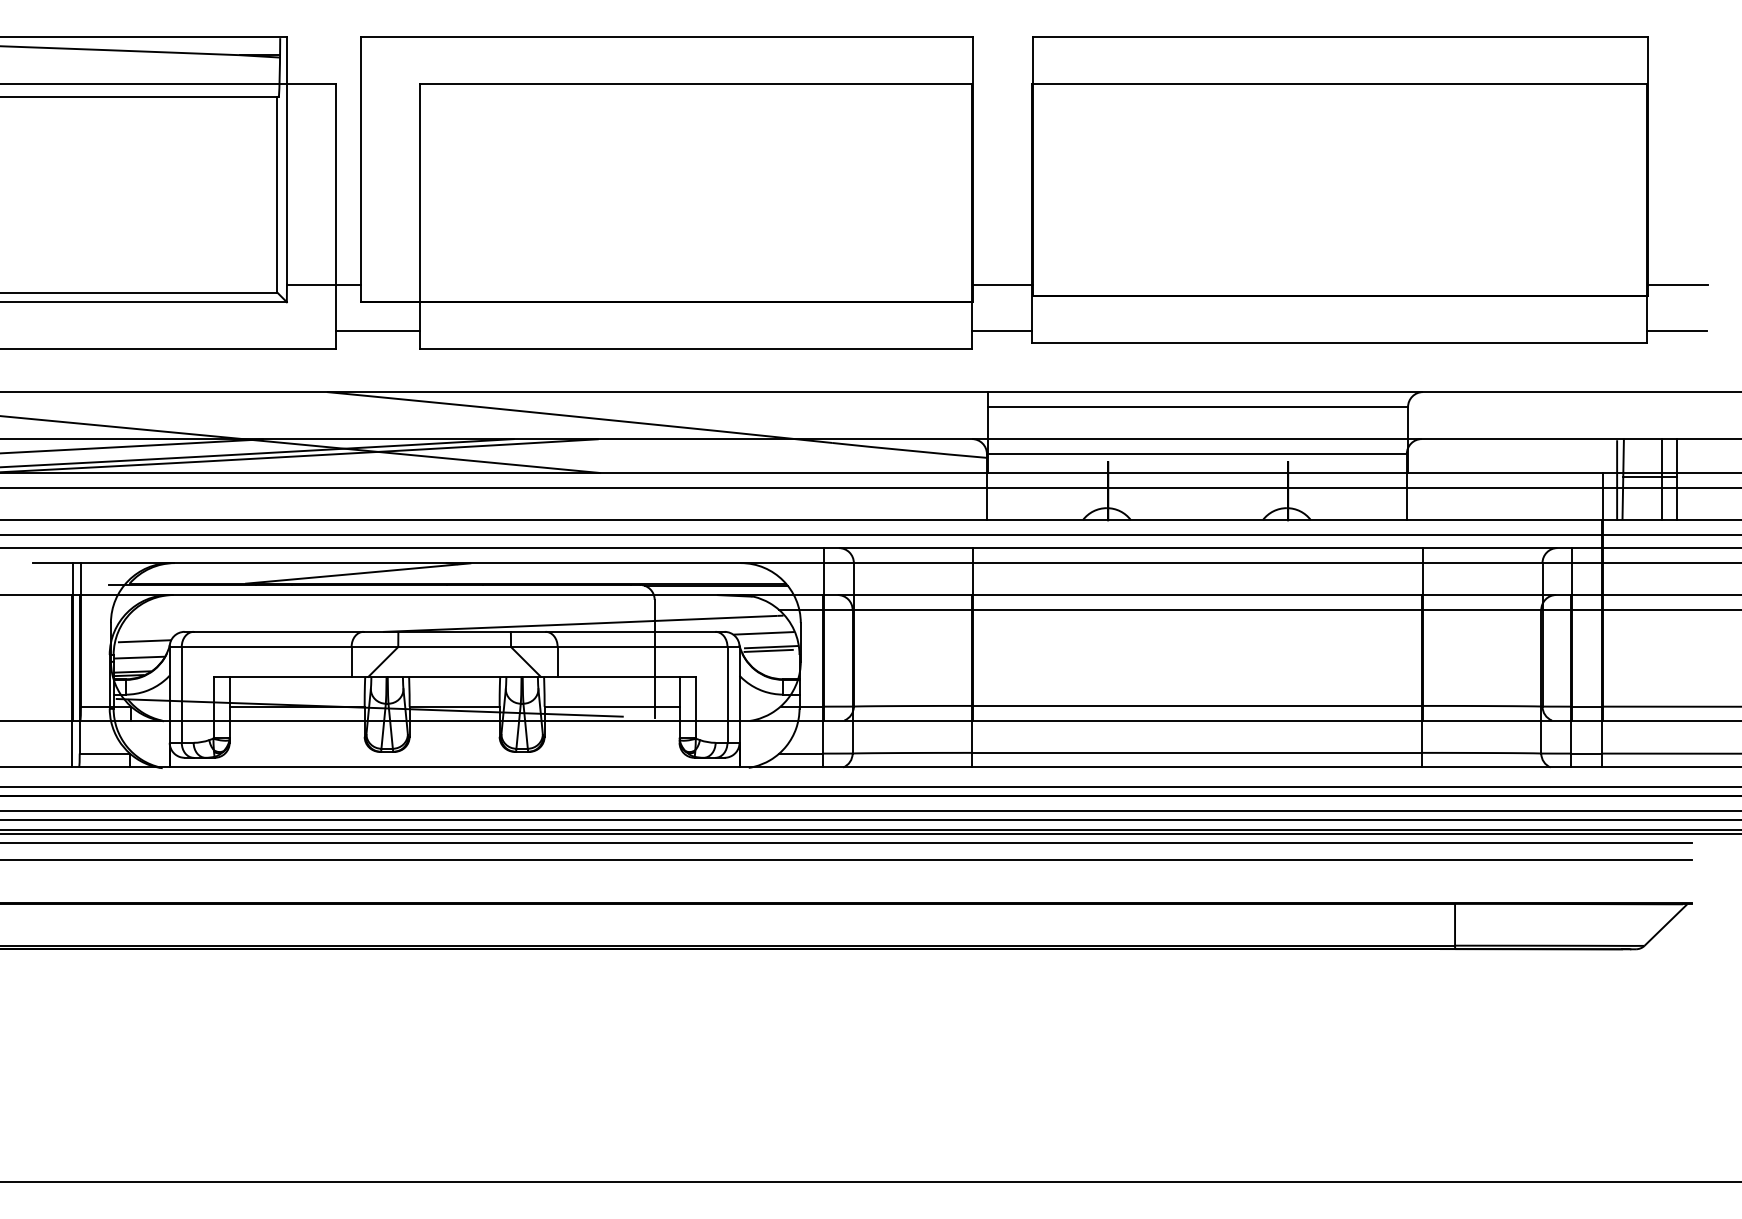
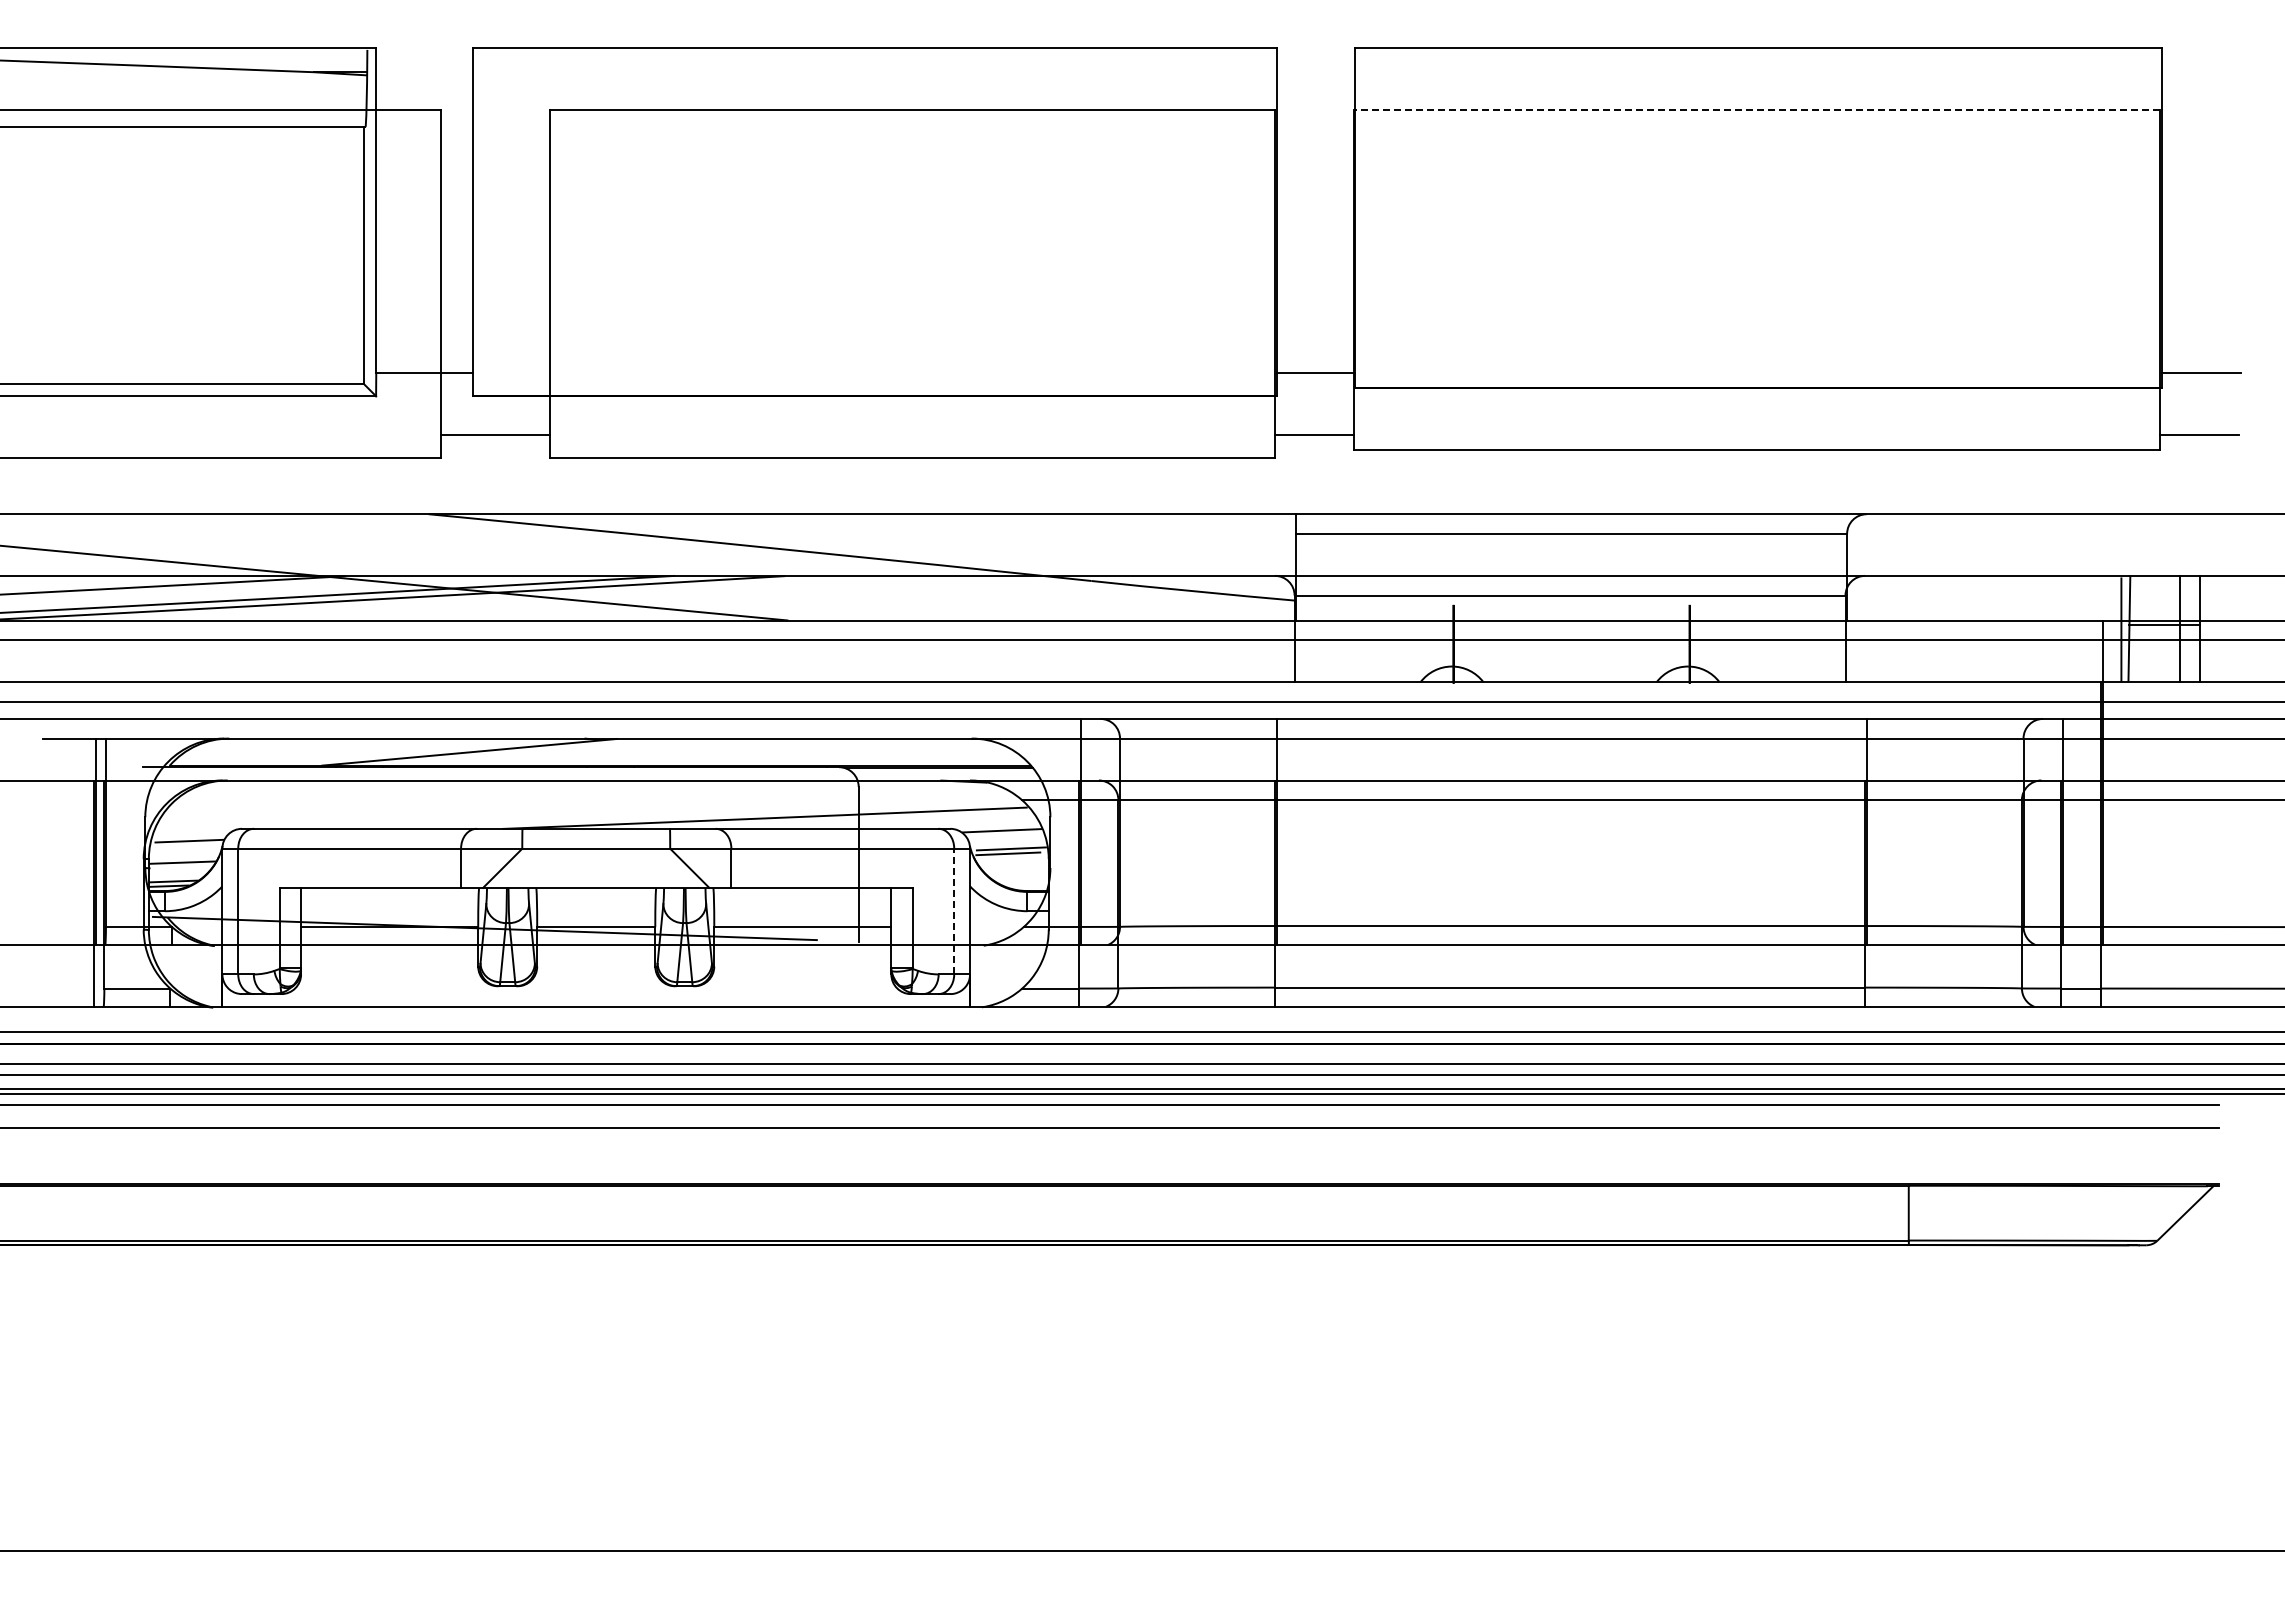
line: (1338, 83) -> (1756, 109), solid -> dashed
line: (727, 694) -> (954, 911), solid -> dashed

